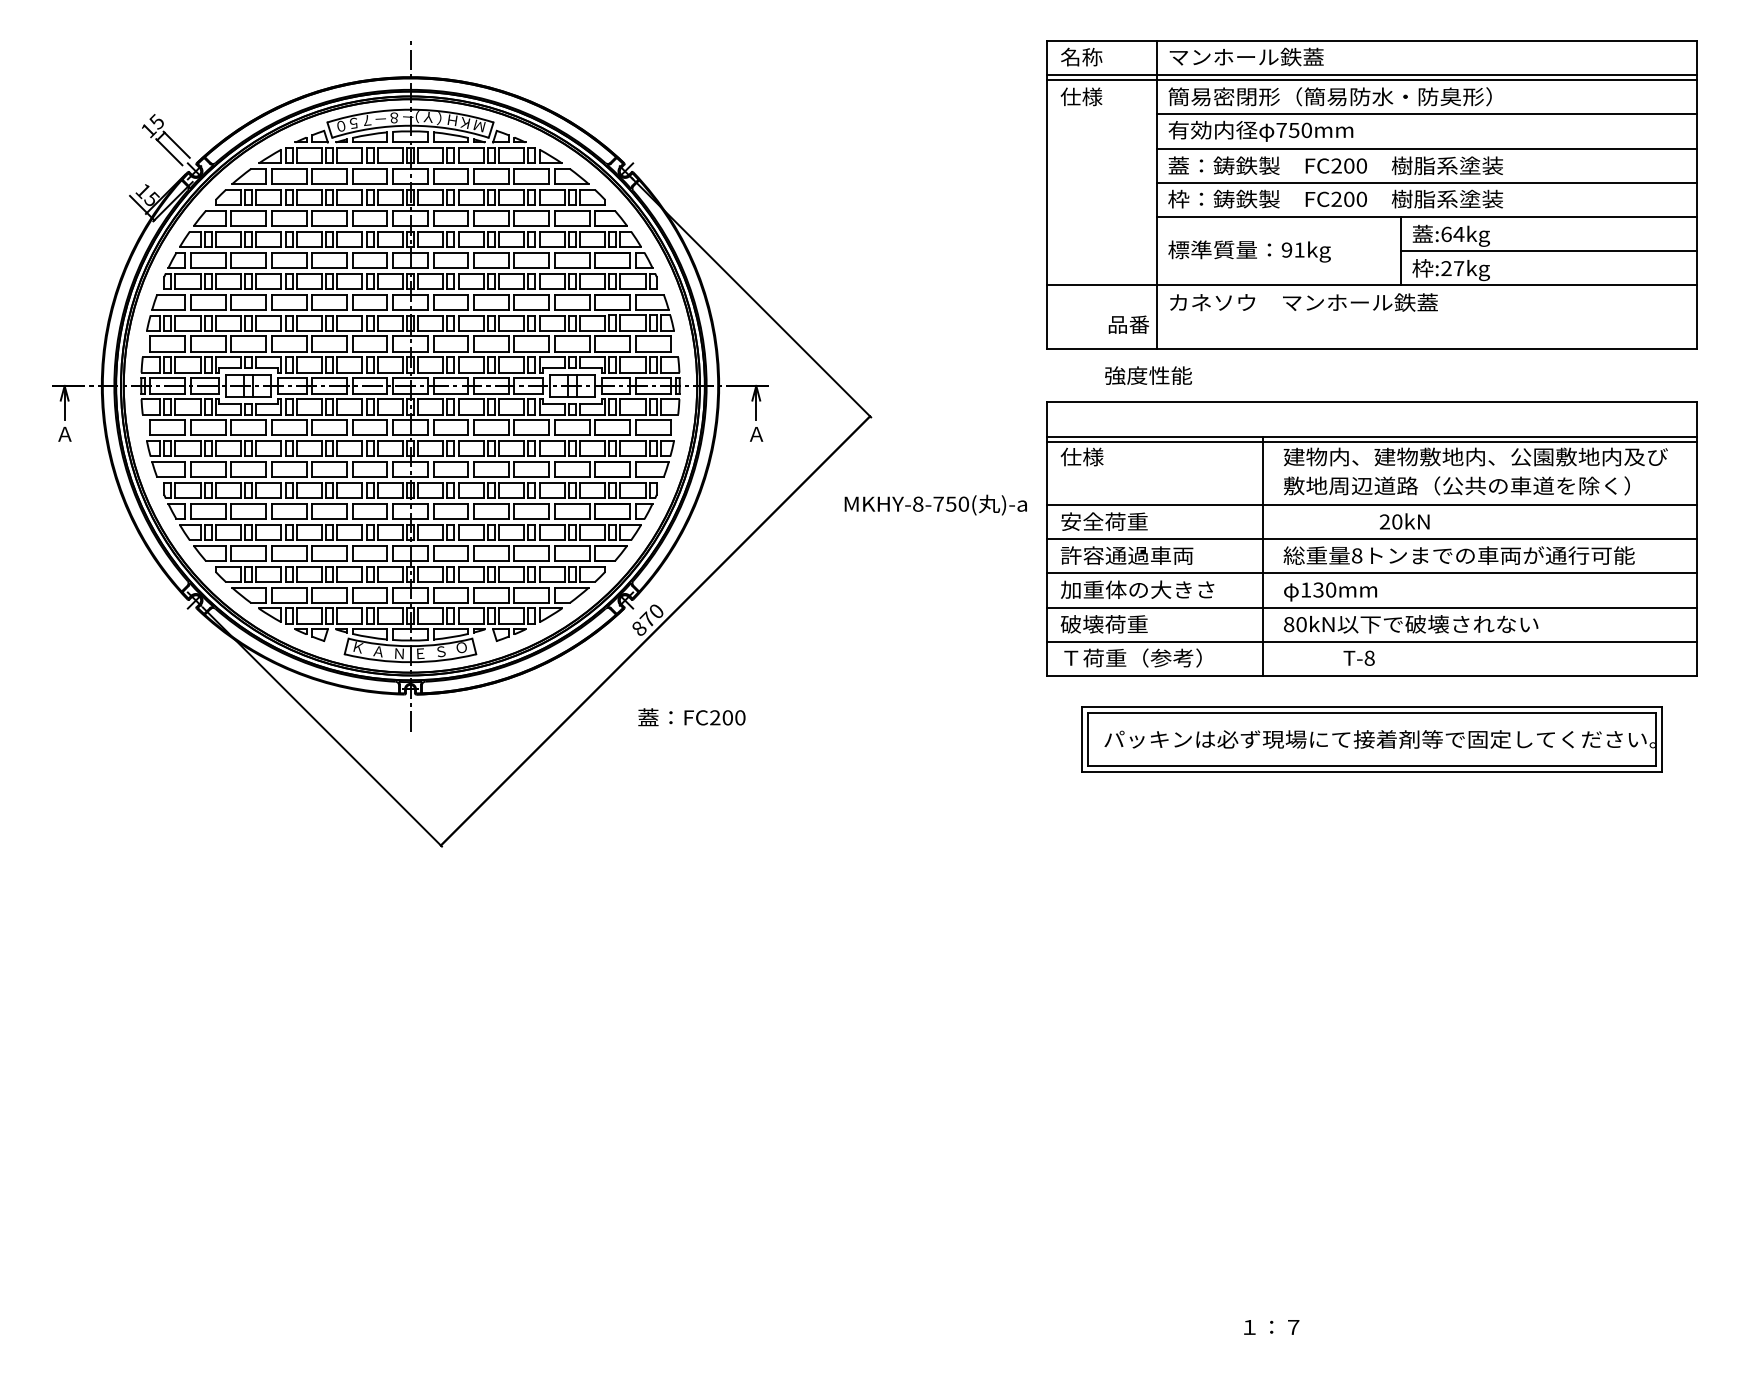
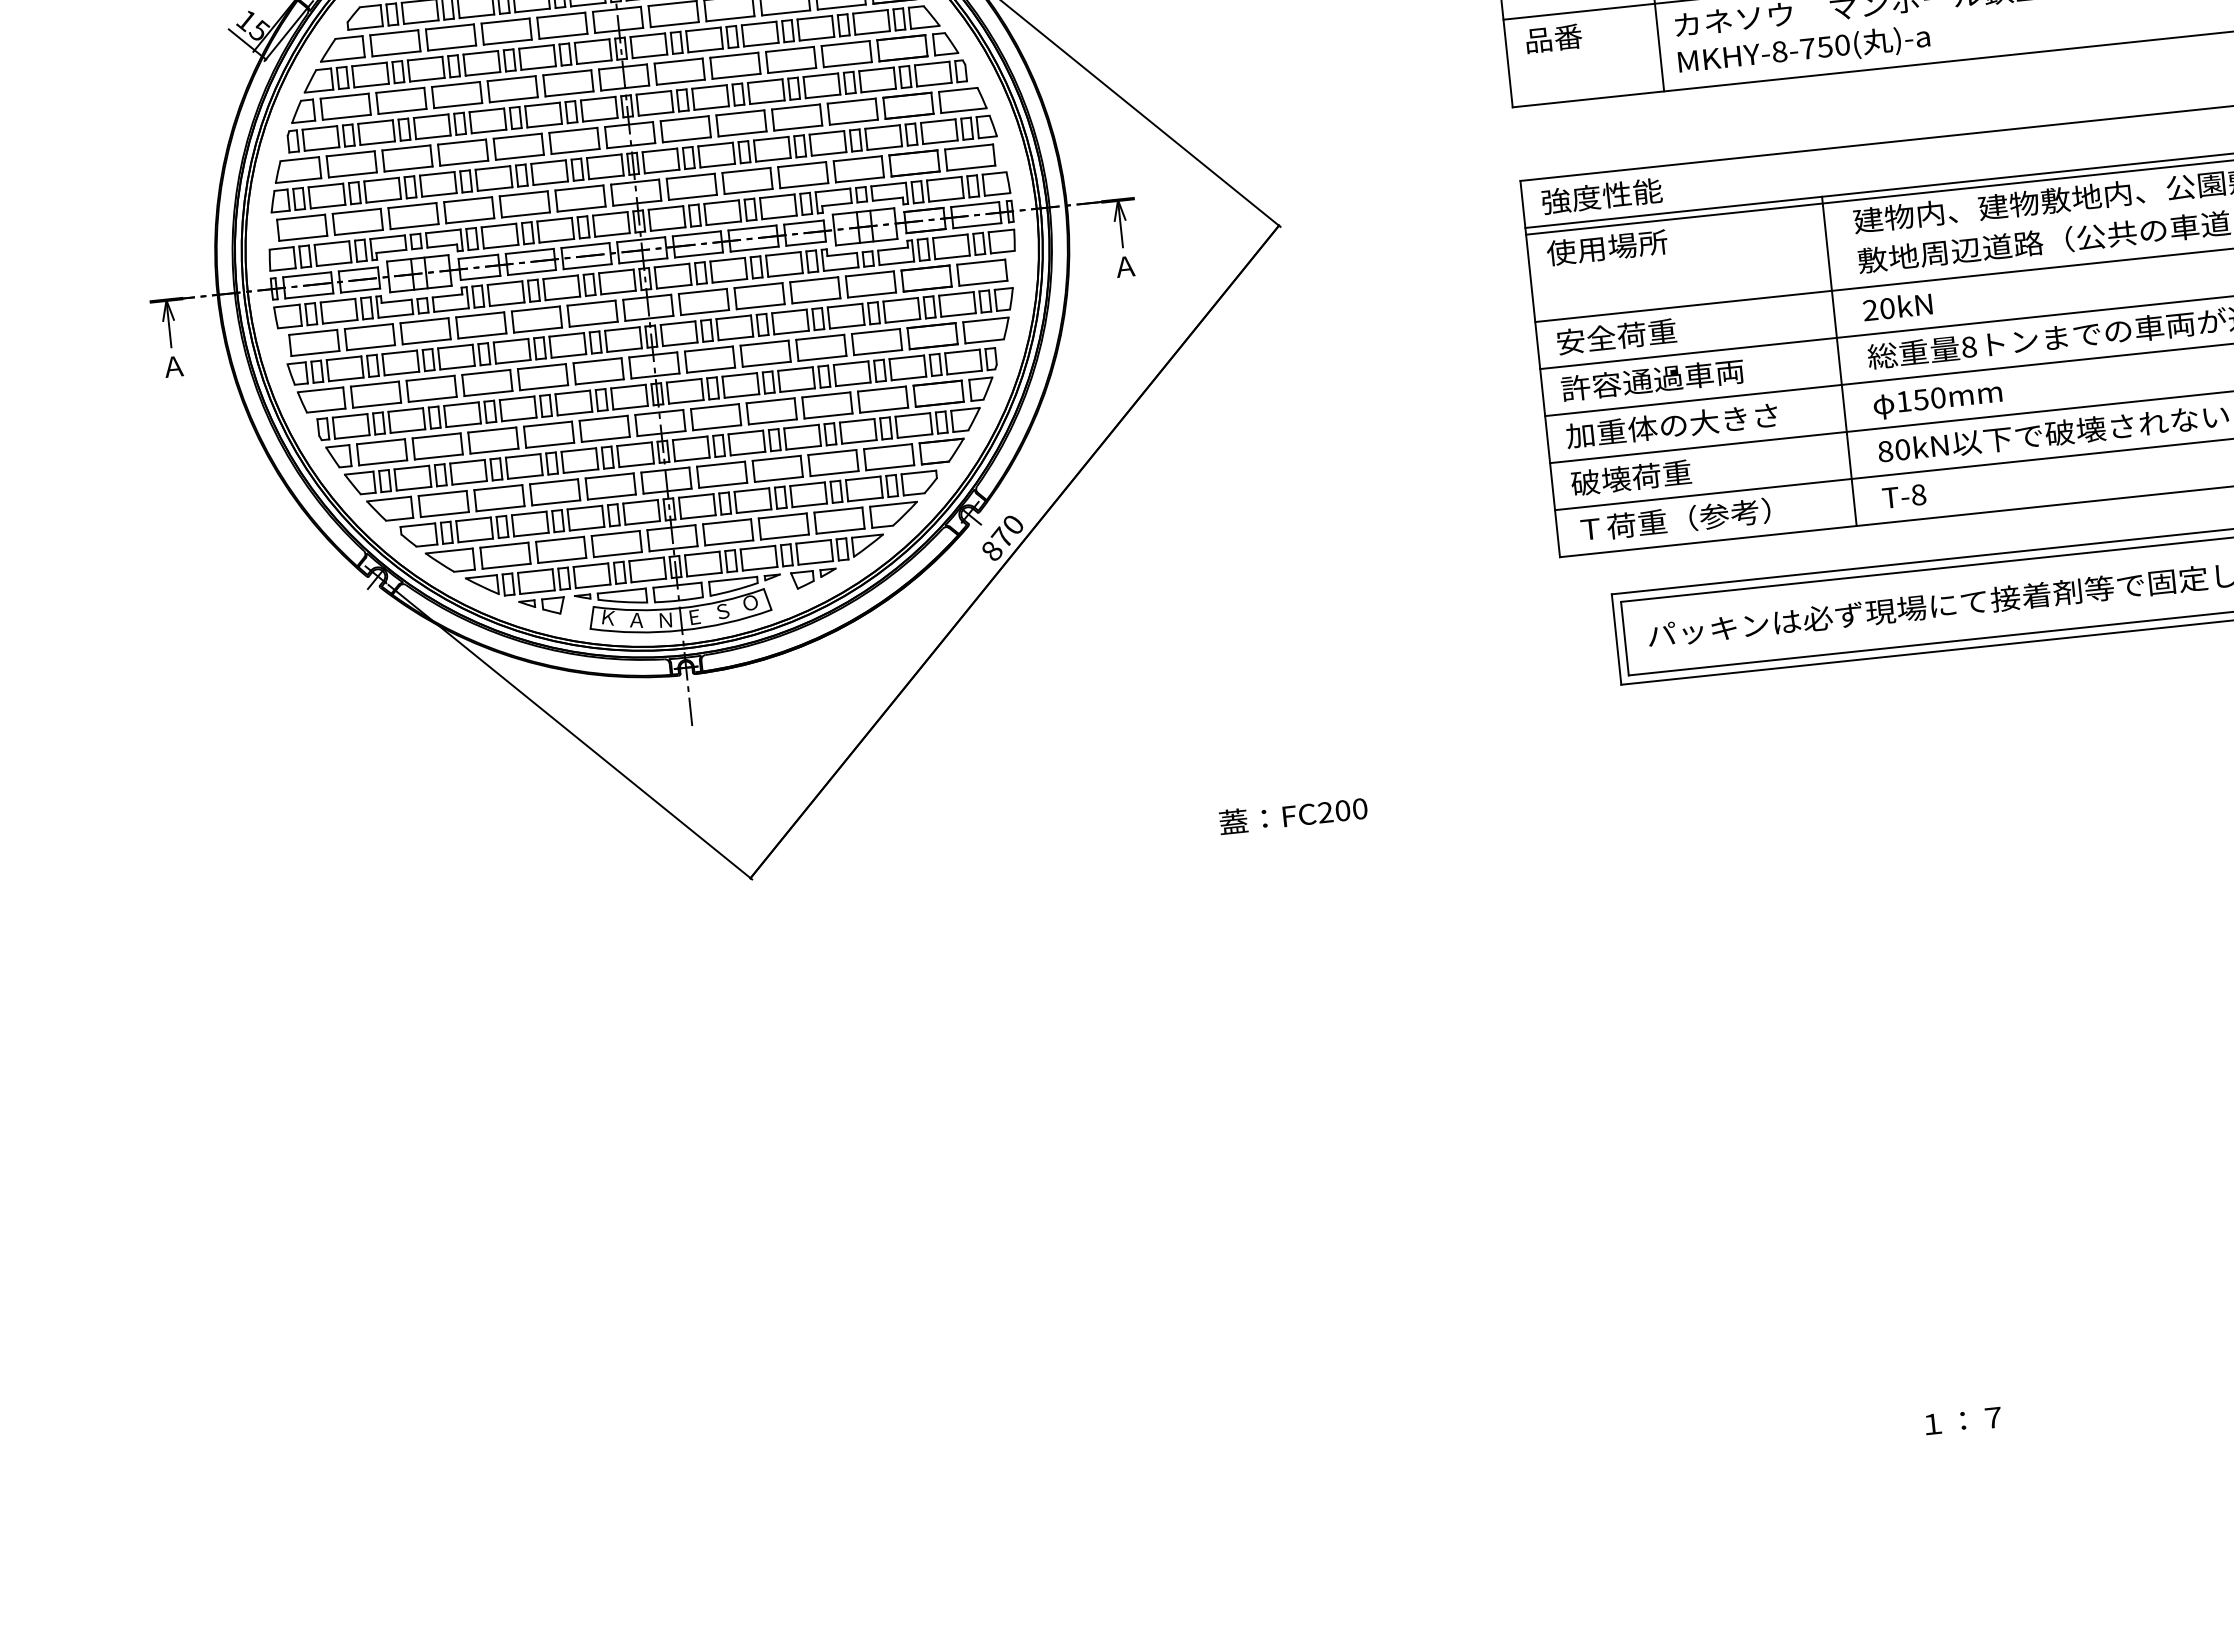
text: (1128, 324) -> (1553, 38), moved
text: (1148, 375) -> (1601, 196), moved
text: (1104, 456) -> (1607, 246), 仕様 -> 使用場所
text: (935, 504) -> (1803, 49), moved
text: (1404, 521) -> (1897, 306), moved
text: (1318, 589) -> (1920, 399), 130mm -> 150mm
text: (1358, 657) -> (1903, 495), moved
text: (691, 717) -> (1292, 815), moved

